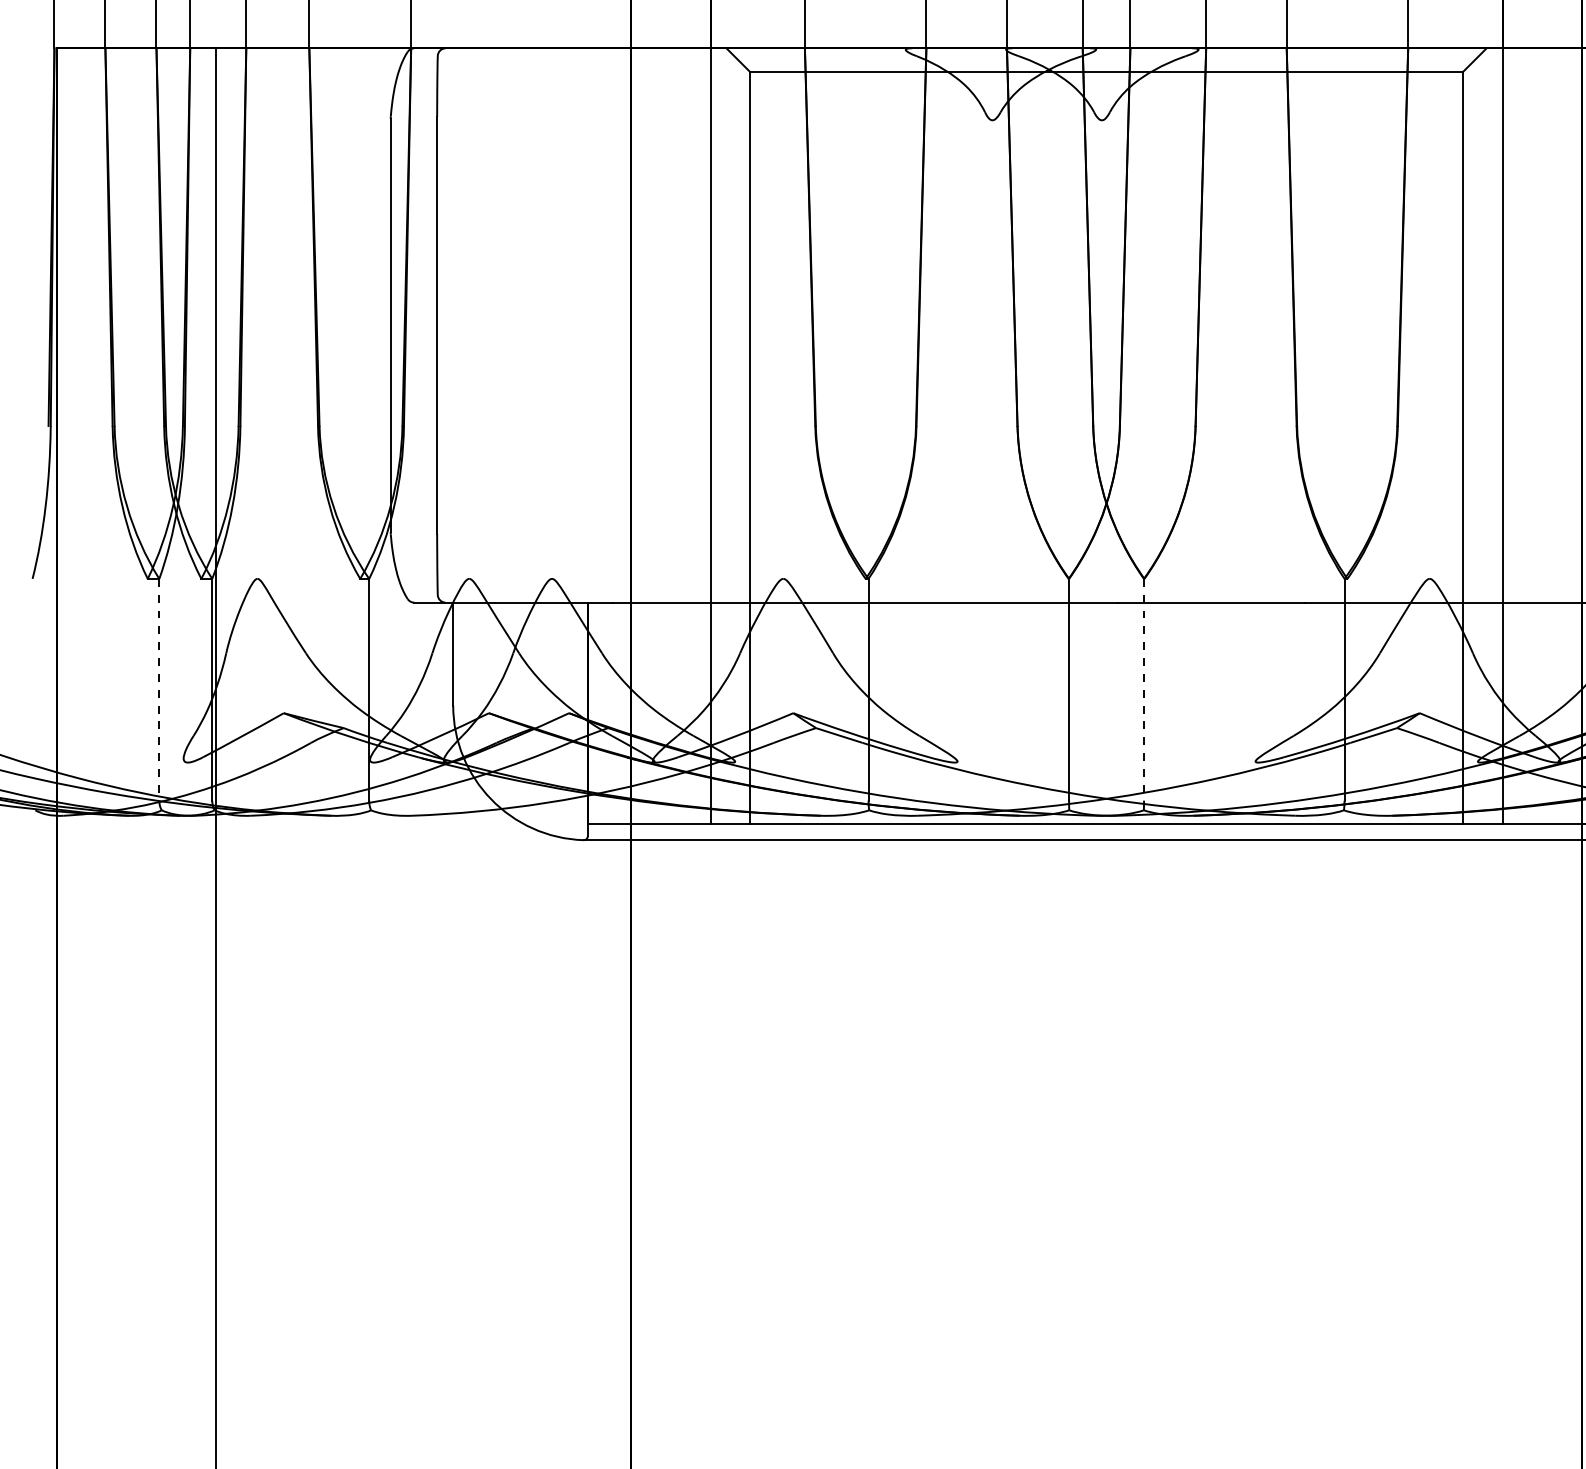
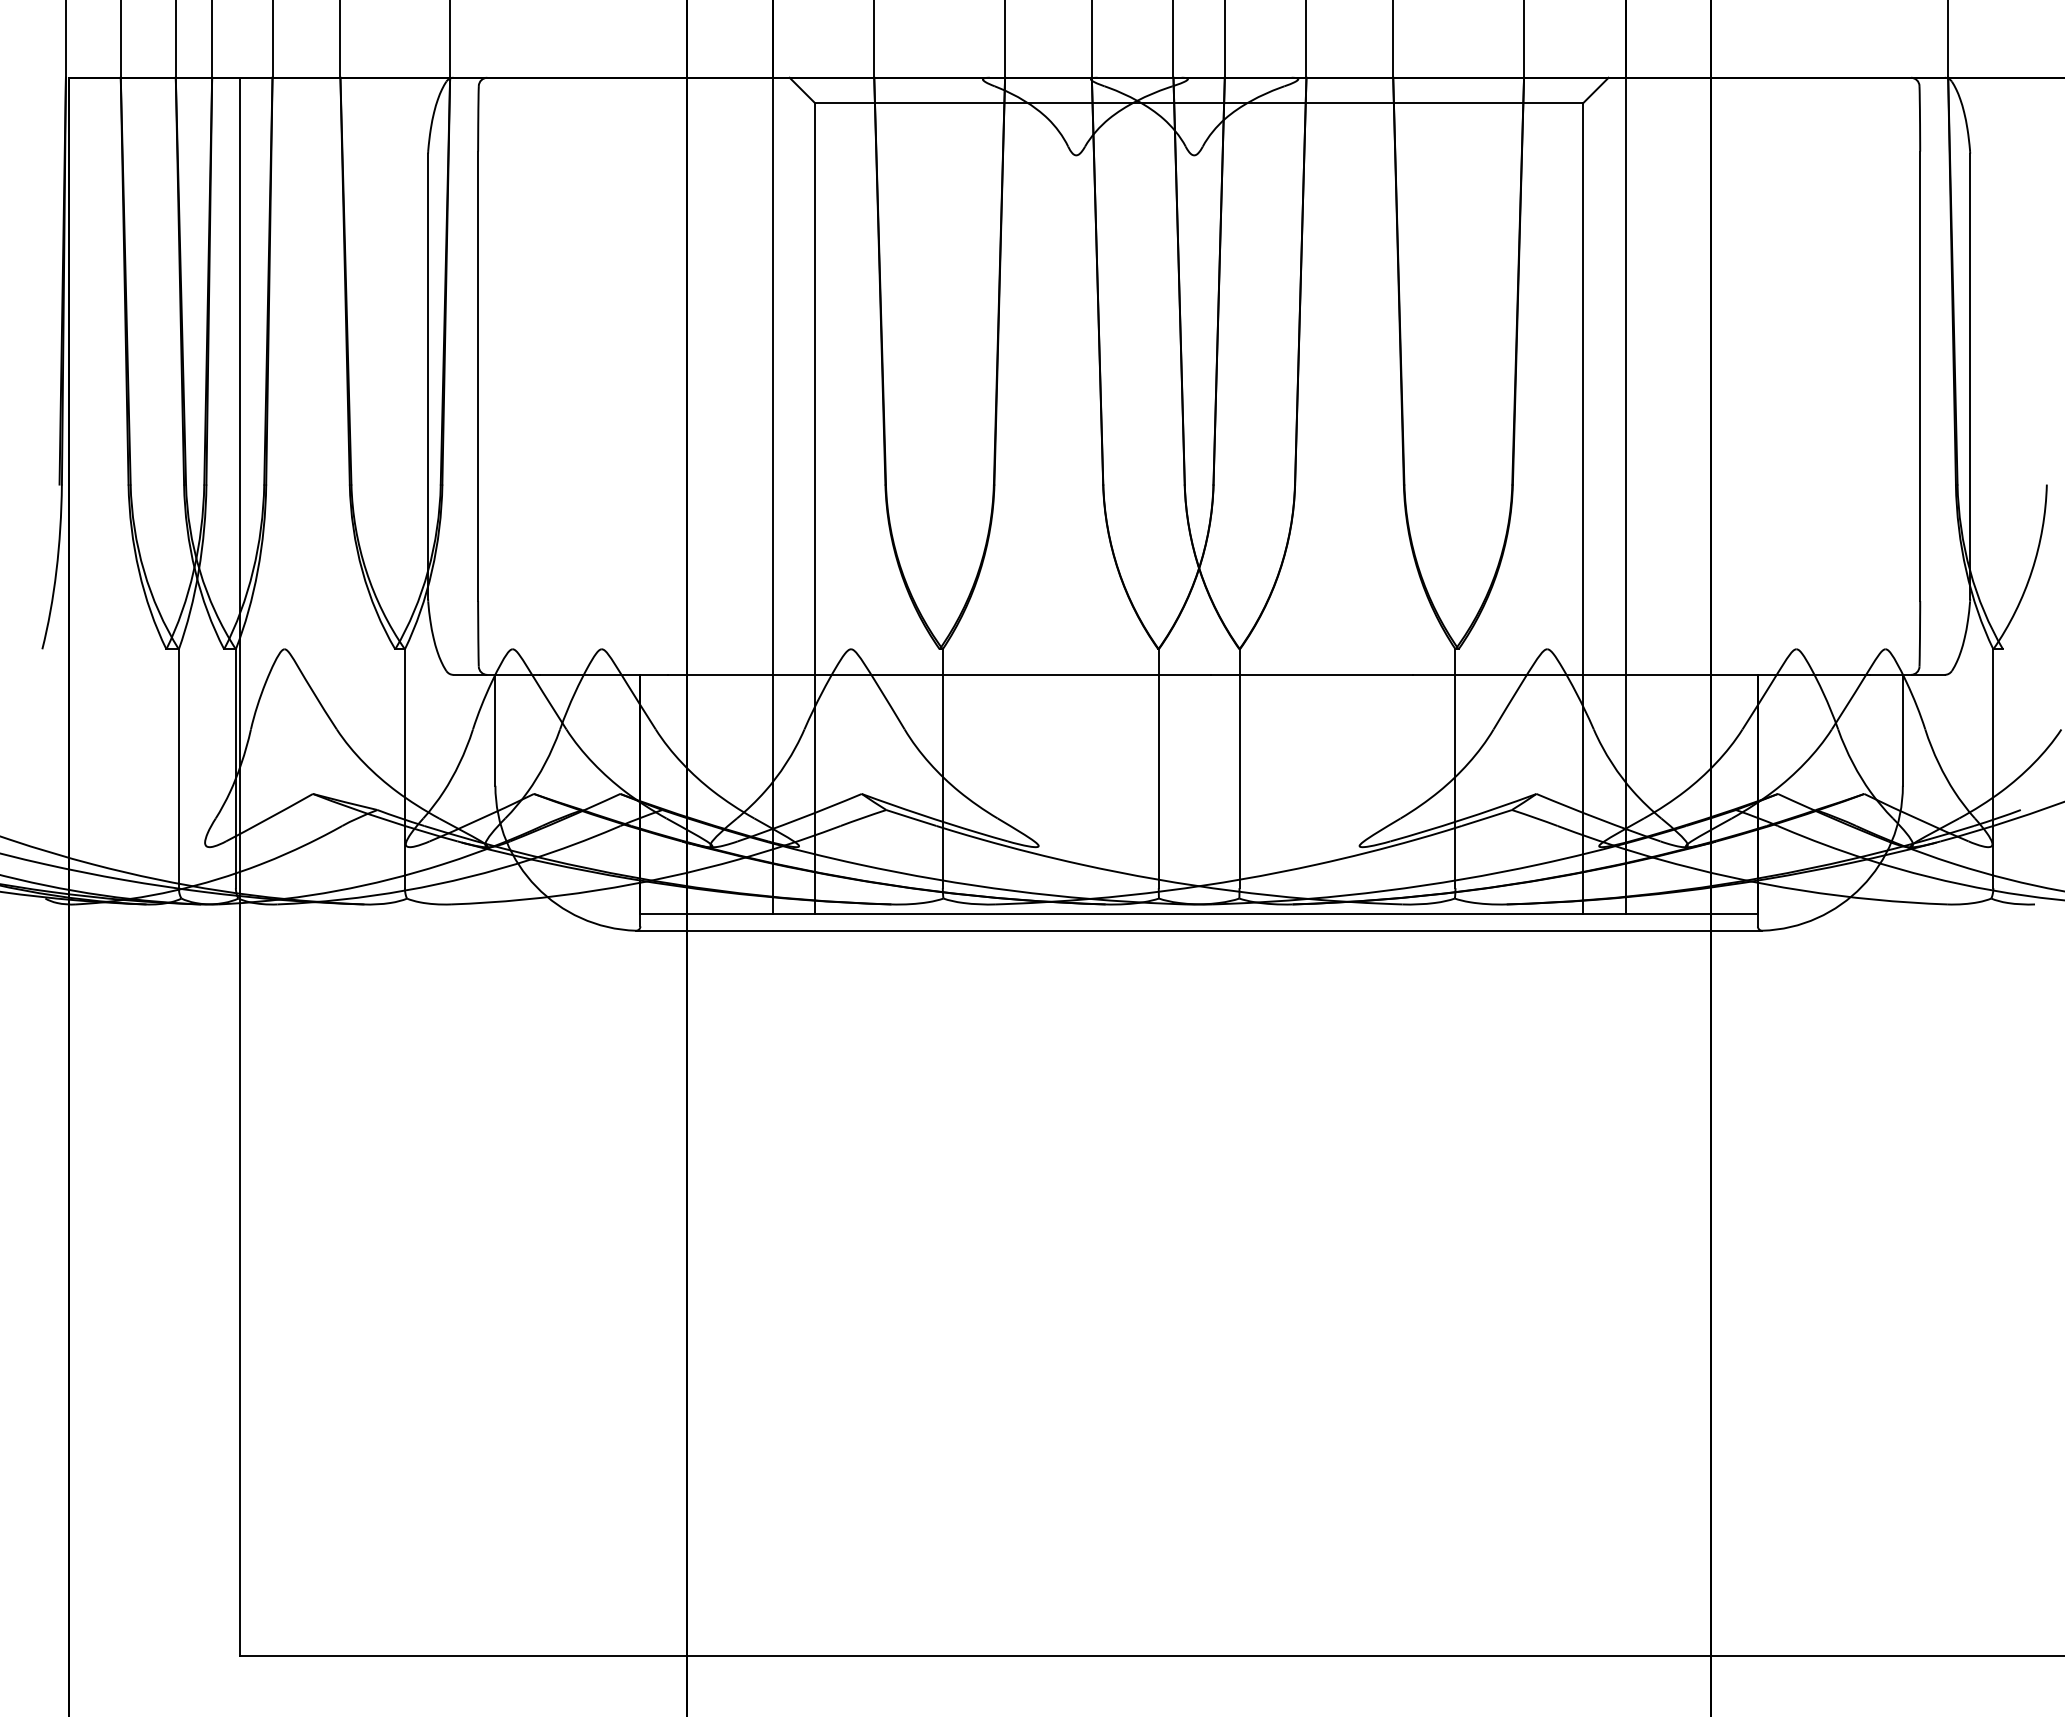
line: (158, 690) -> (178, 769), dashed -> solid
line: (1144, 690) -> (1239, 769), dashed -> solid

